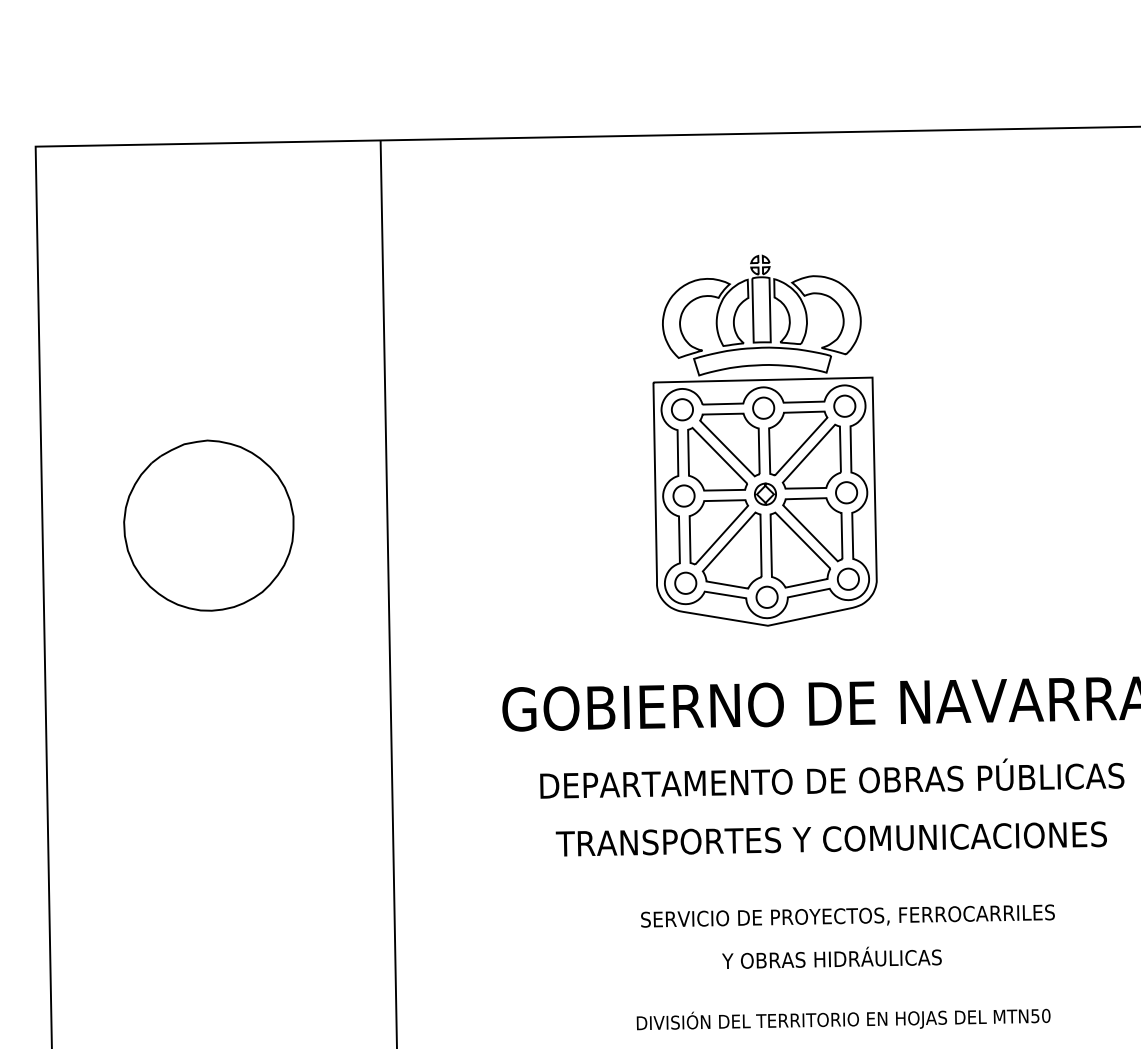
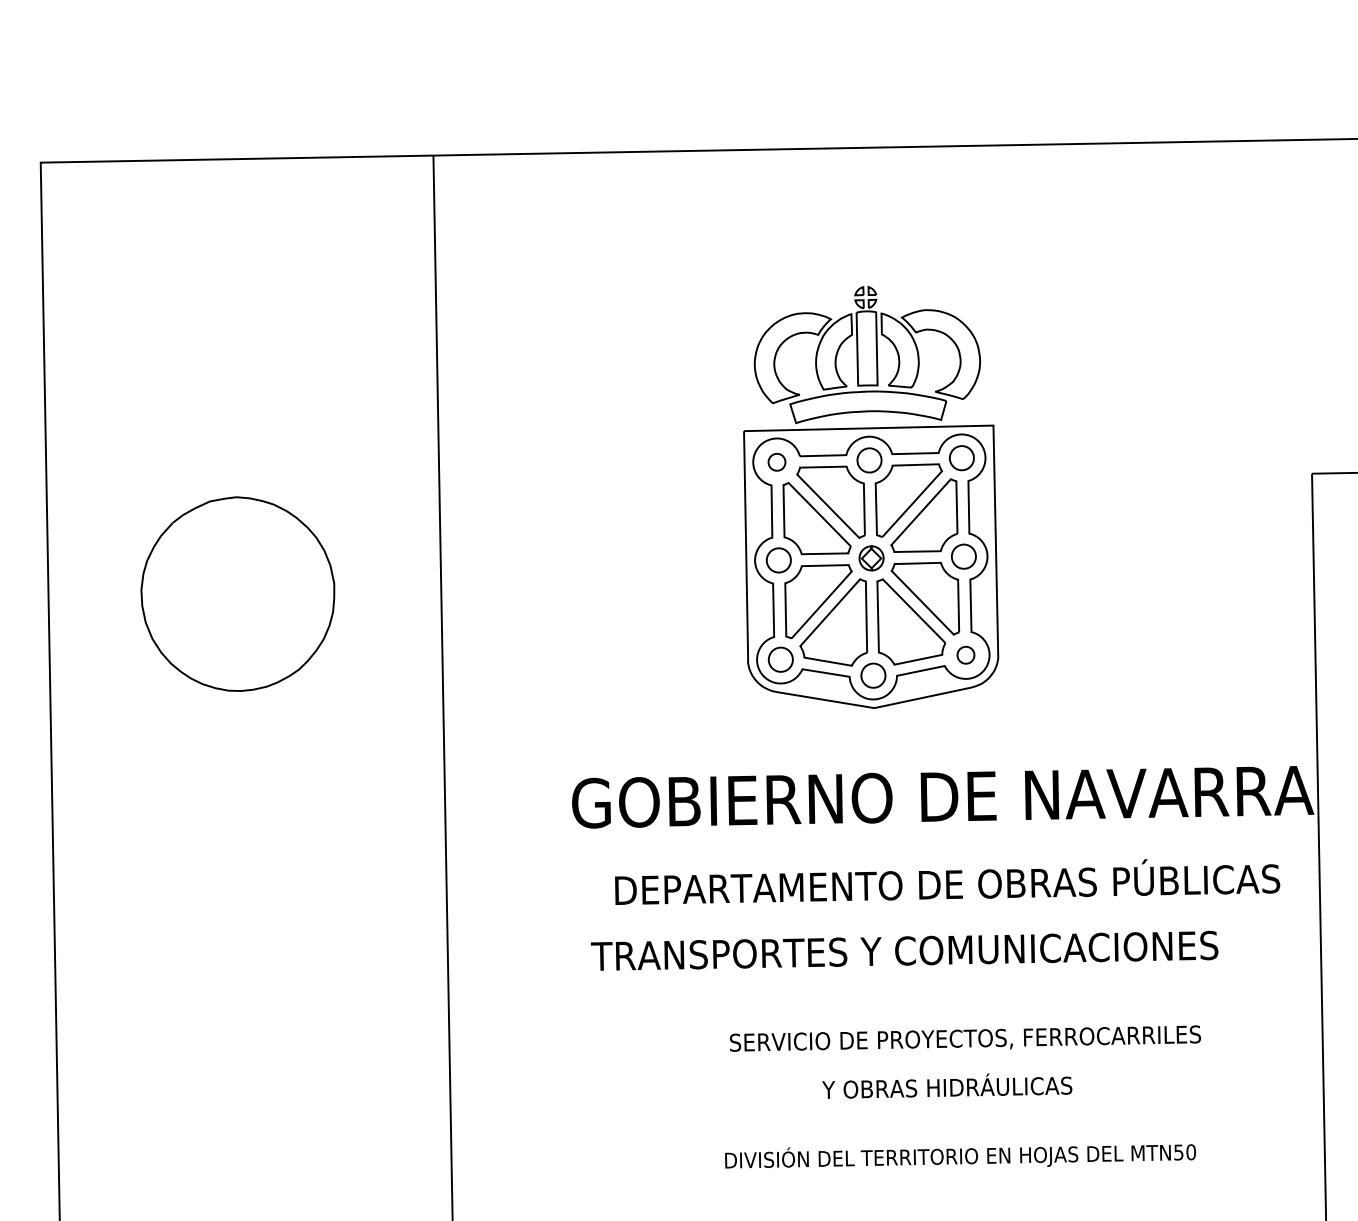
part: (681, 410) -> (776, 462), size x0.7
part: (847, 579) -> (965, 655), size x0.7
text: (831, 838) -> (904, 950), moved

